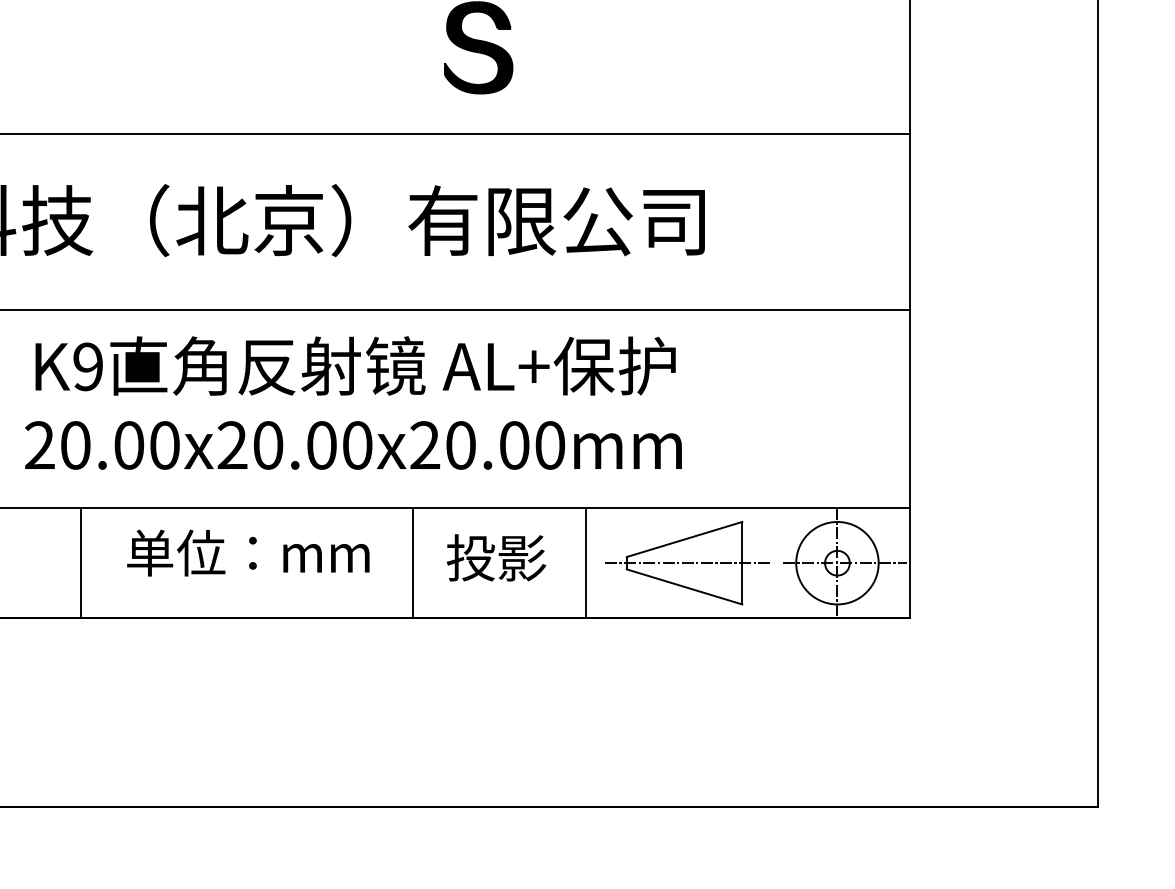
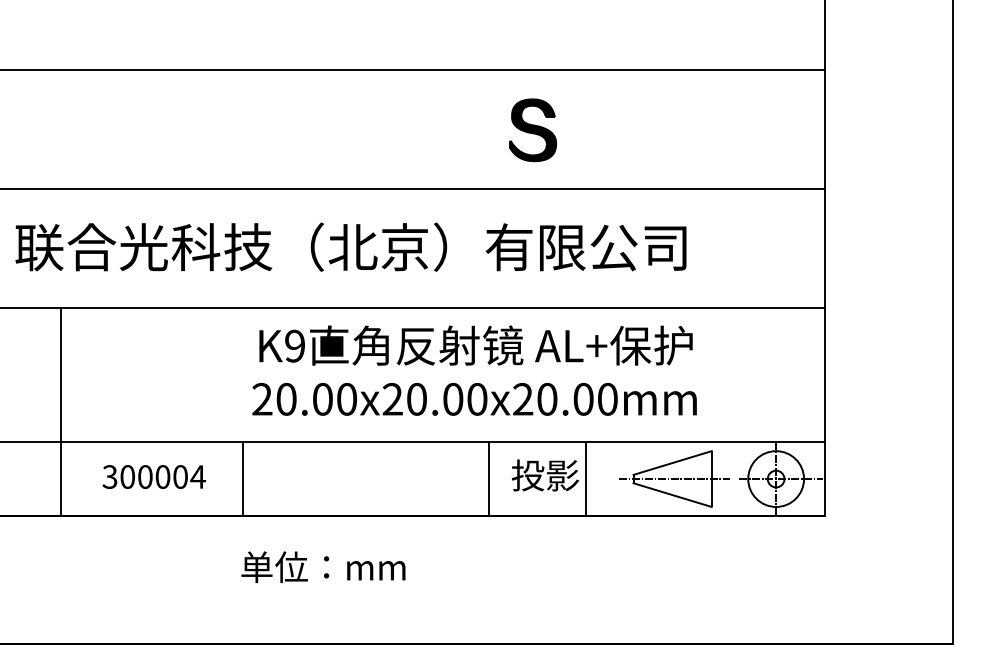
text: (353, 402) -> (474, 370), moved
text: (248, 553) -> (323, 567), moved
line: (81, 562) -> (243, 478), moved
line: (585, 562) -> (585, 478), moved

